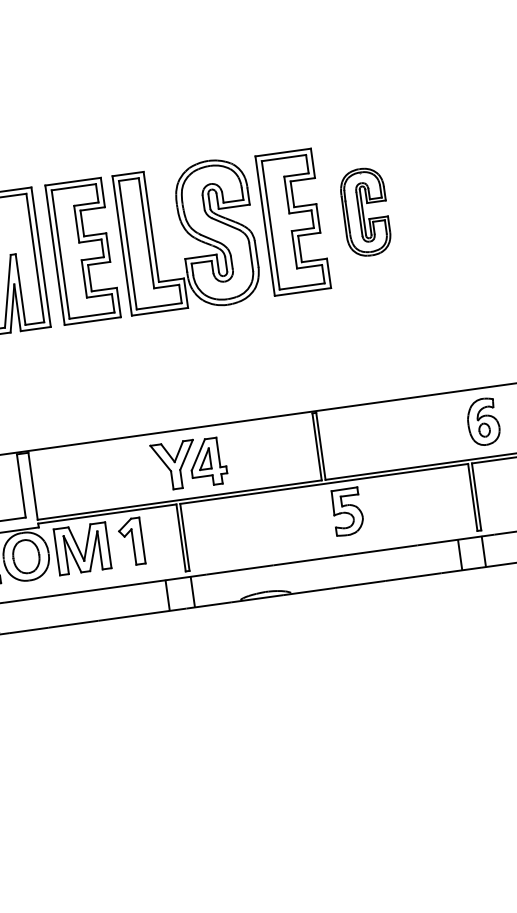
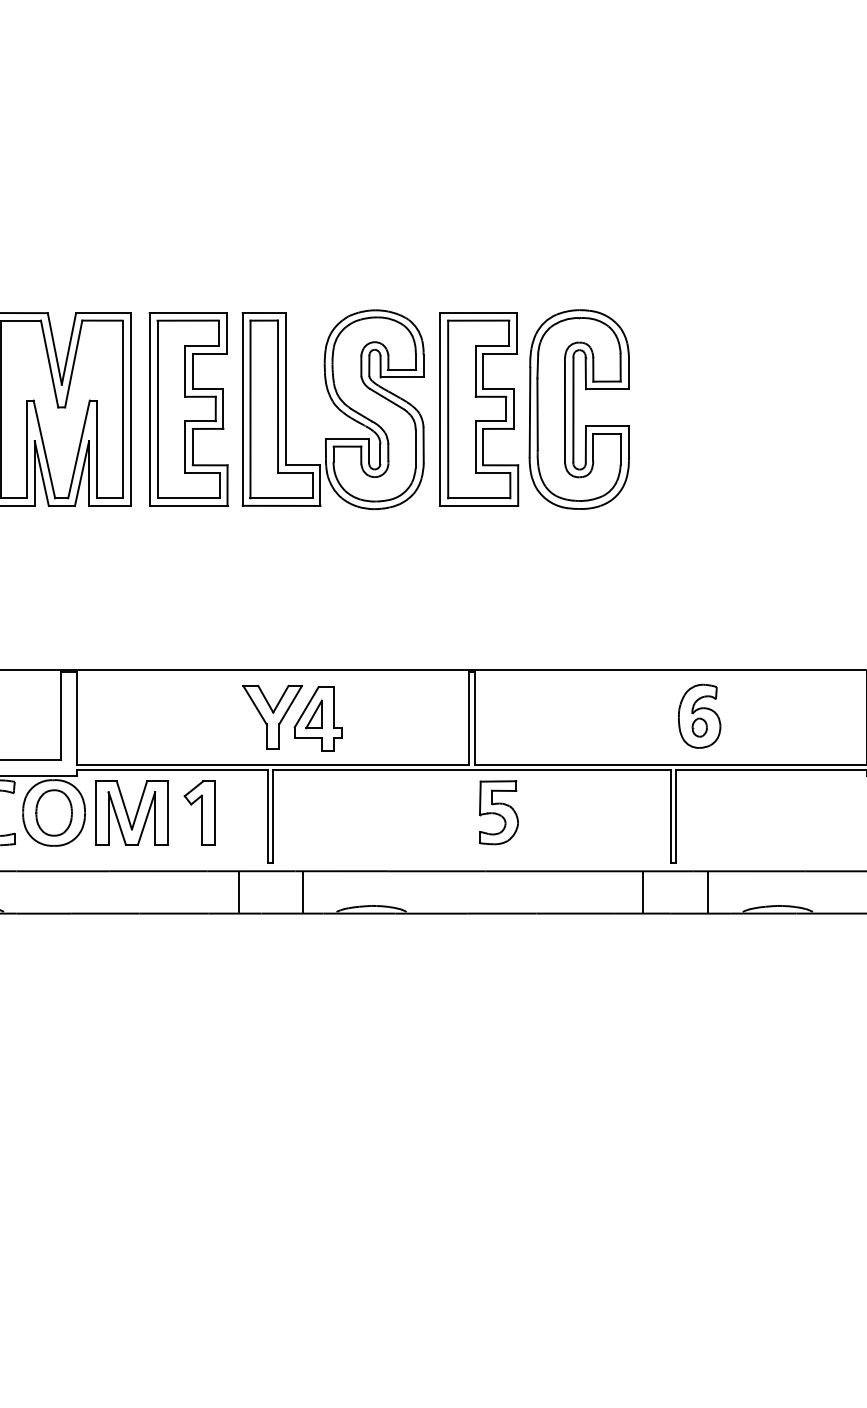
part: (365, 212) -> (578, 409), size x1.67
line: (483, 551) -> (707, 891), moved
line: (192, 591) -> (303, 891), moved

